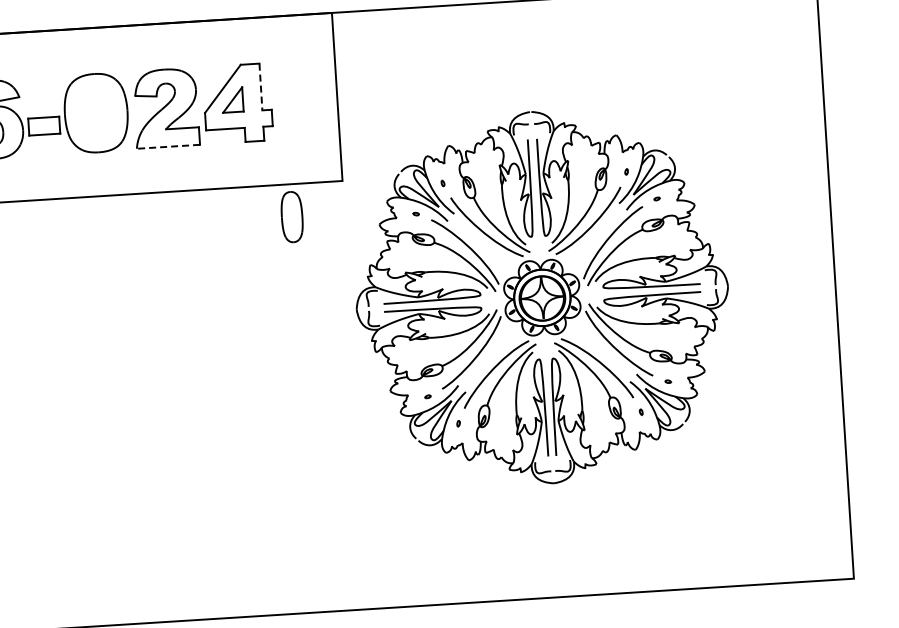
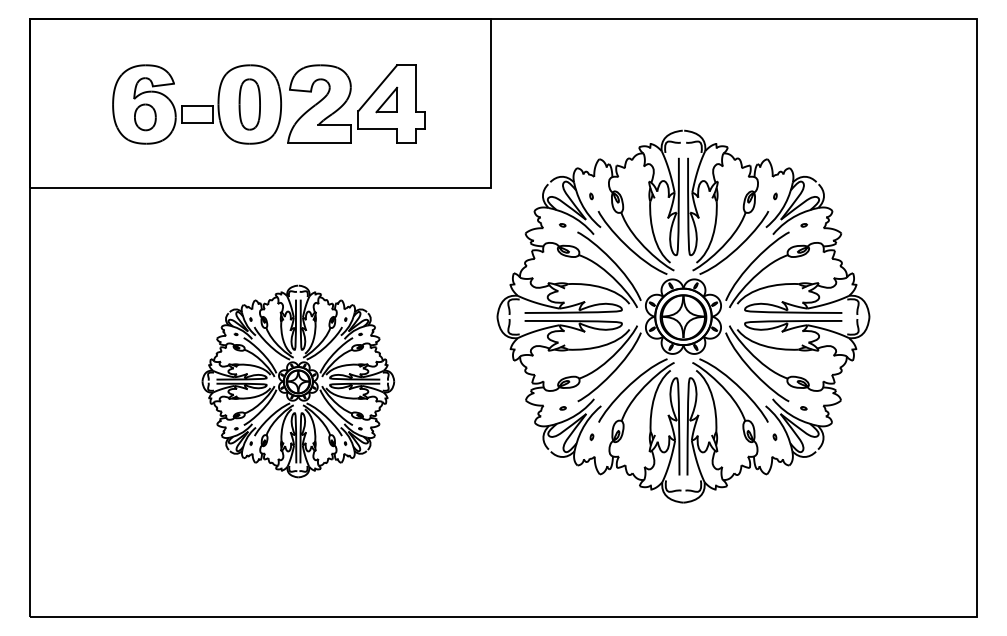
line: (260, 87) -> (415, 89), dashed -> solid
line: (168, 146) -> (319, 142), dashed -> solid
part: (291, 217) -> (249, 104), moved
part: (162, 386) -> (298, 381), added

